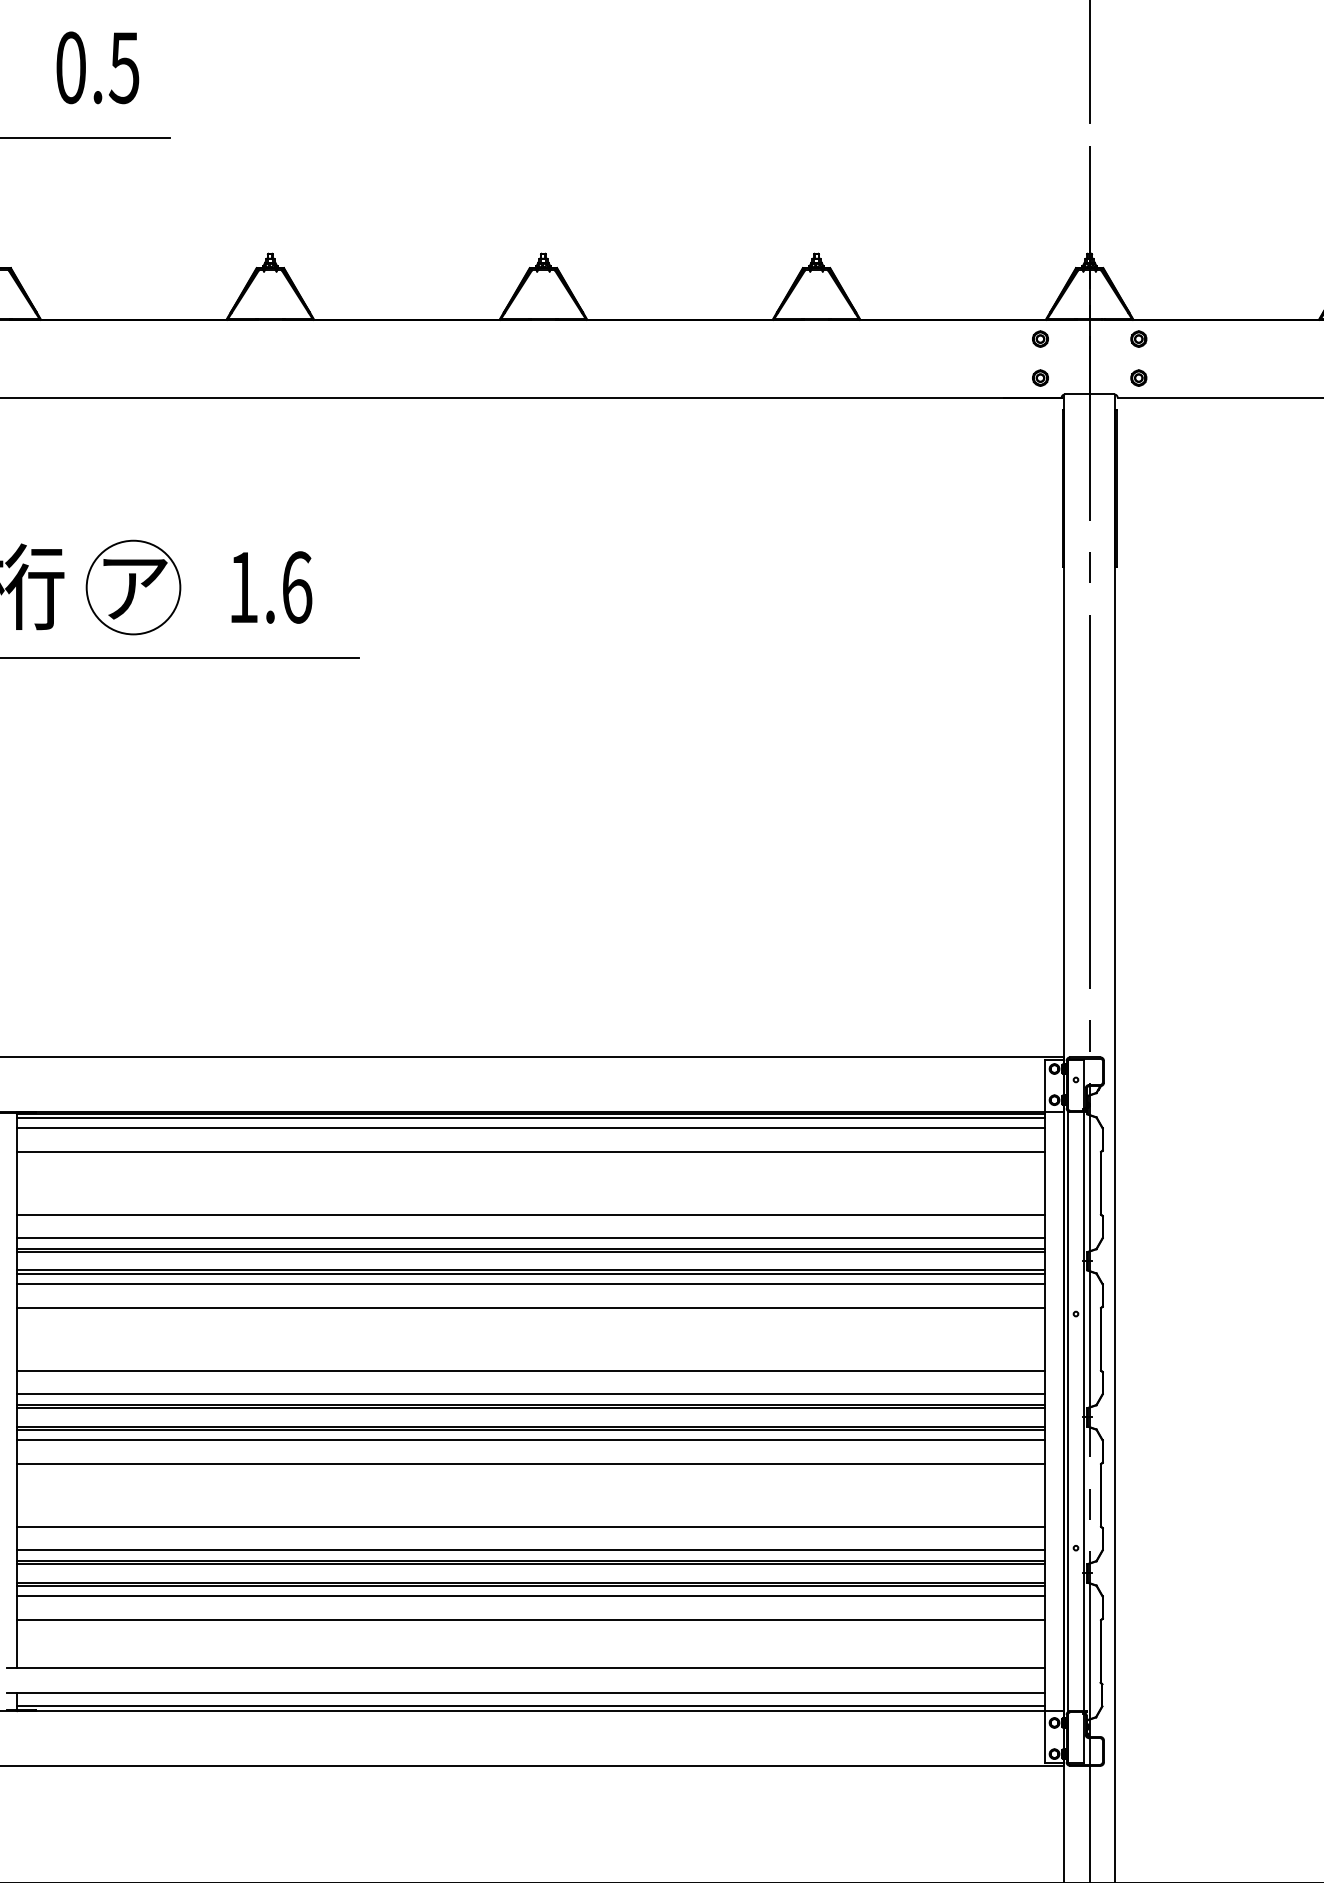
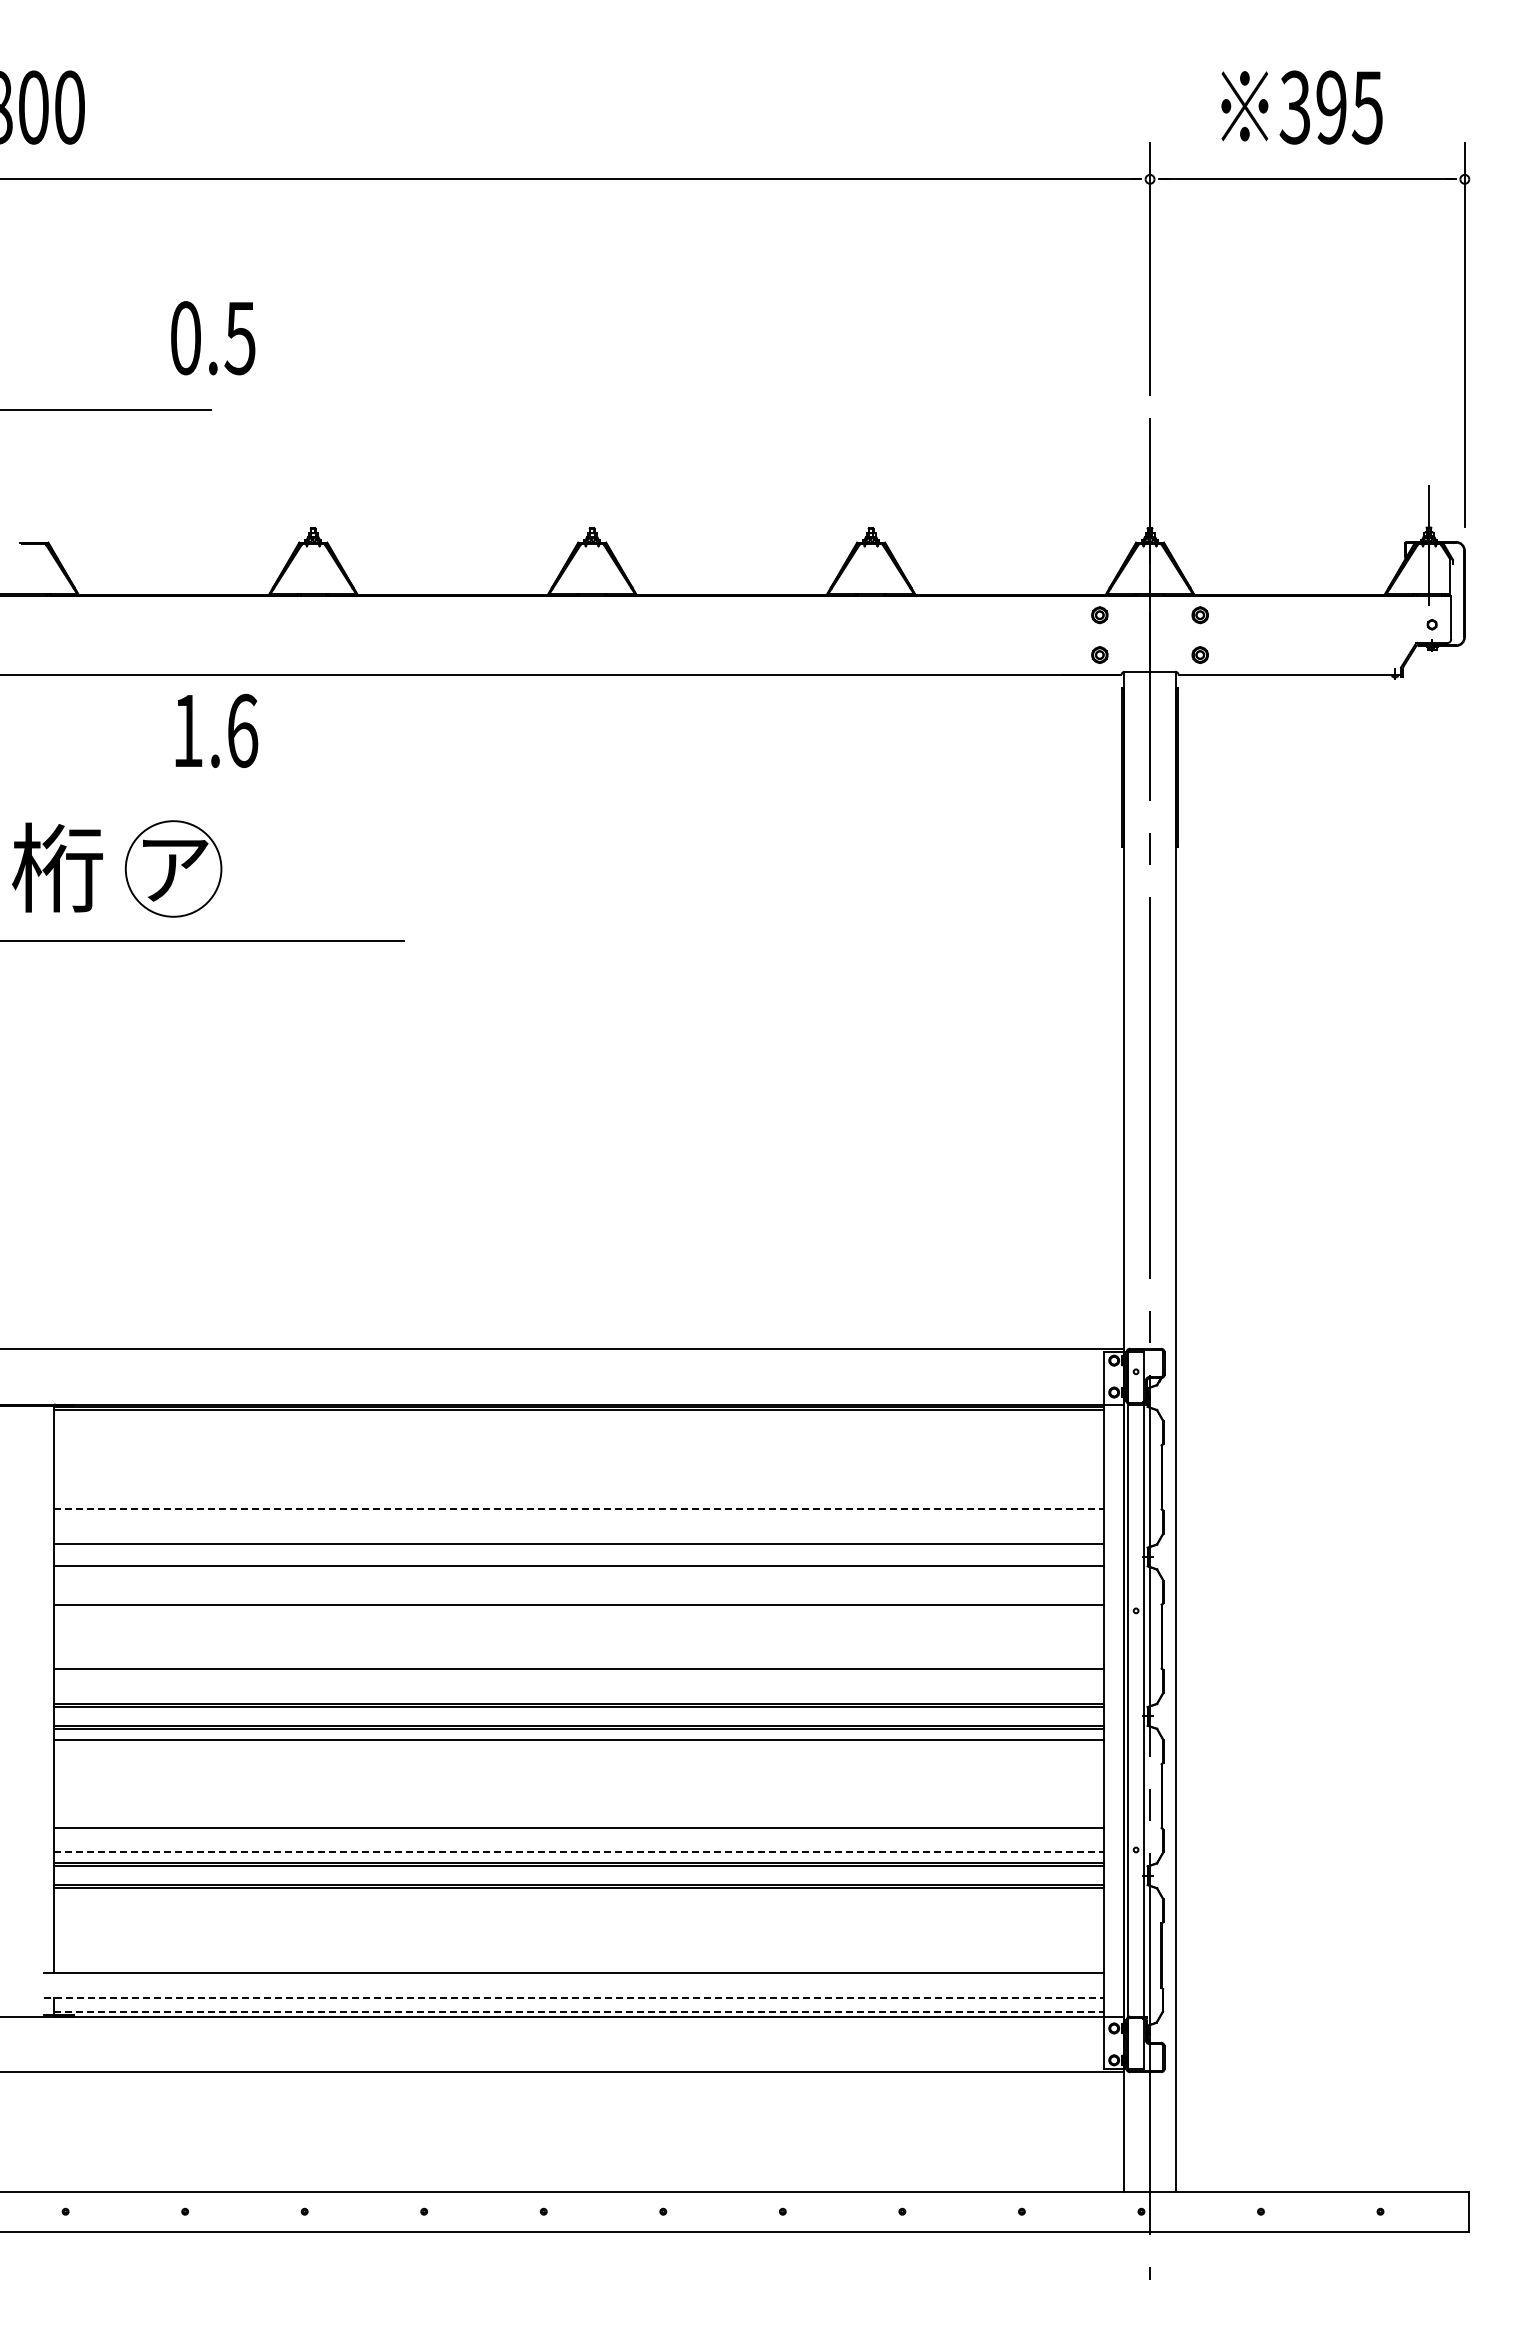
text: (98, 68) -> (213, 338), moved
text: (271, 587) -> (216, 730), moved
line: (530, 1128) -> (579, 1421), removed
line: (530, 1152) -> (579, 1445), removed
line: (530, 1214) -> (579, 1509), solid -> dashed
line: (530, 1238) -> (579, 1533), removed
line: (530, 1251) -> (579, 1547), removed
line: (530, 1273) -> (579, 1569), removed
line: (530, 1284) -> (579, 1580), removed
line: (530, 1393) -> (579, 1692), removed
line: (530, 1463) -> (579, 1763), removed
line: (530, 1550) -> (579, 1852), solid -> dashed
line: (530, 1596) -> (579, 1899), removed
line: (530, 1620) -> (579, 1923), removed
line: (526, 1693) -> (574, 1998), solid -> dashed
line: (530, 1706) -> (579, 2011), solid -> dashed

